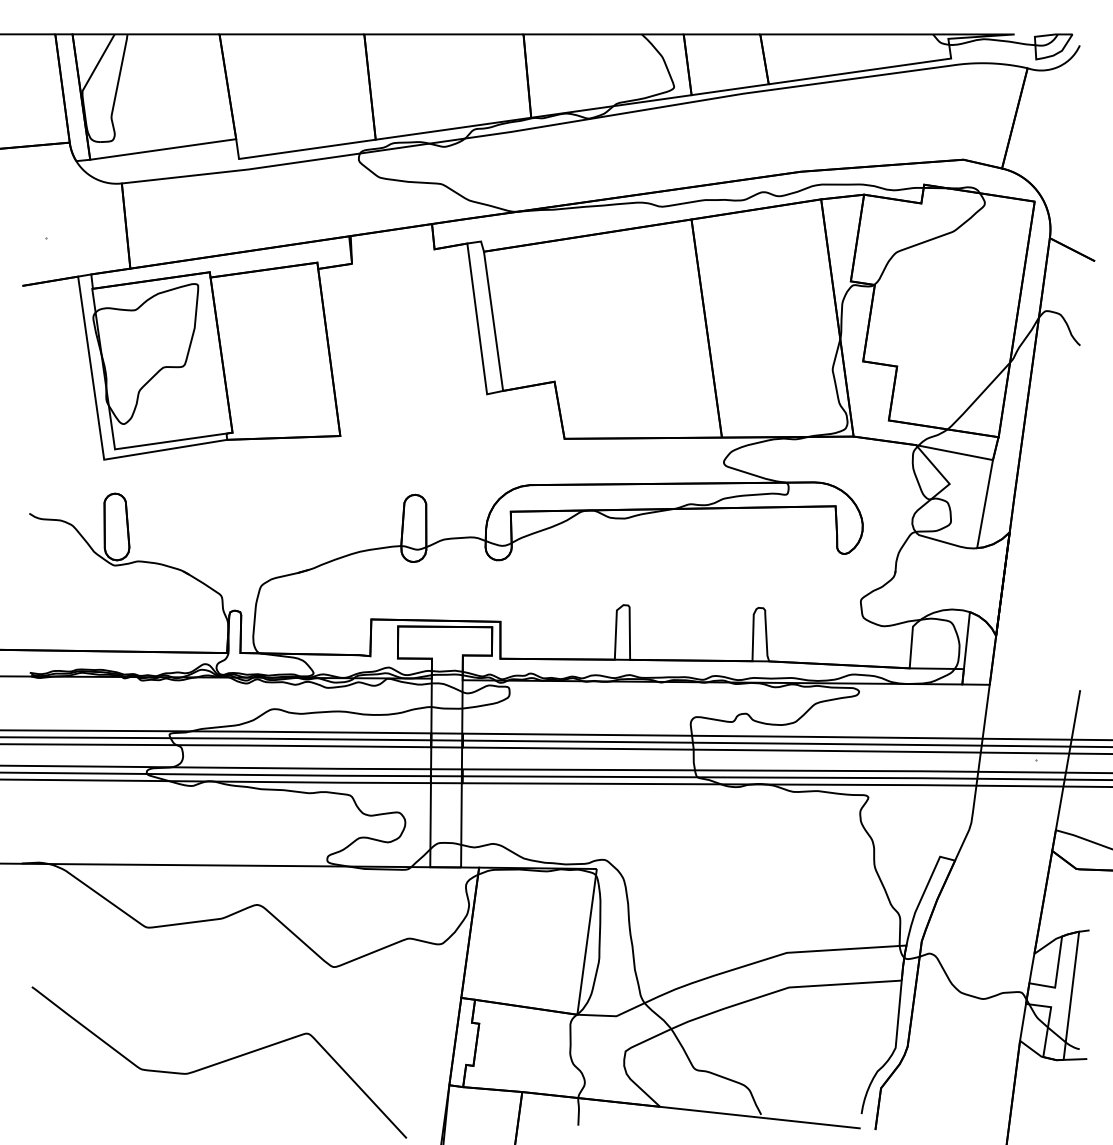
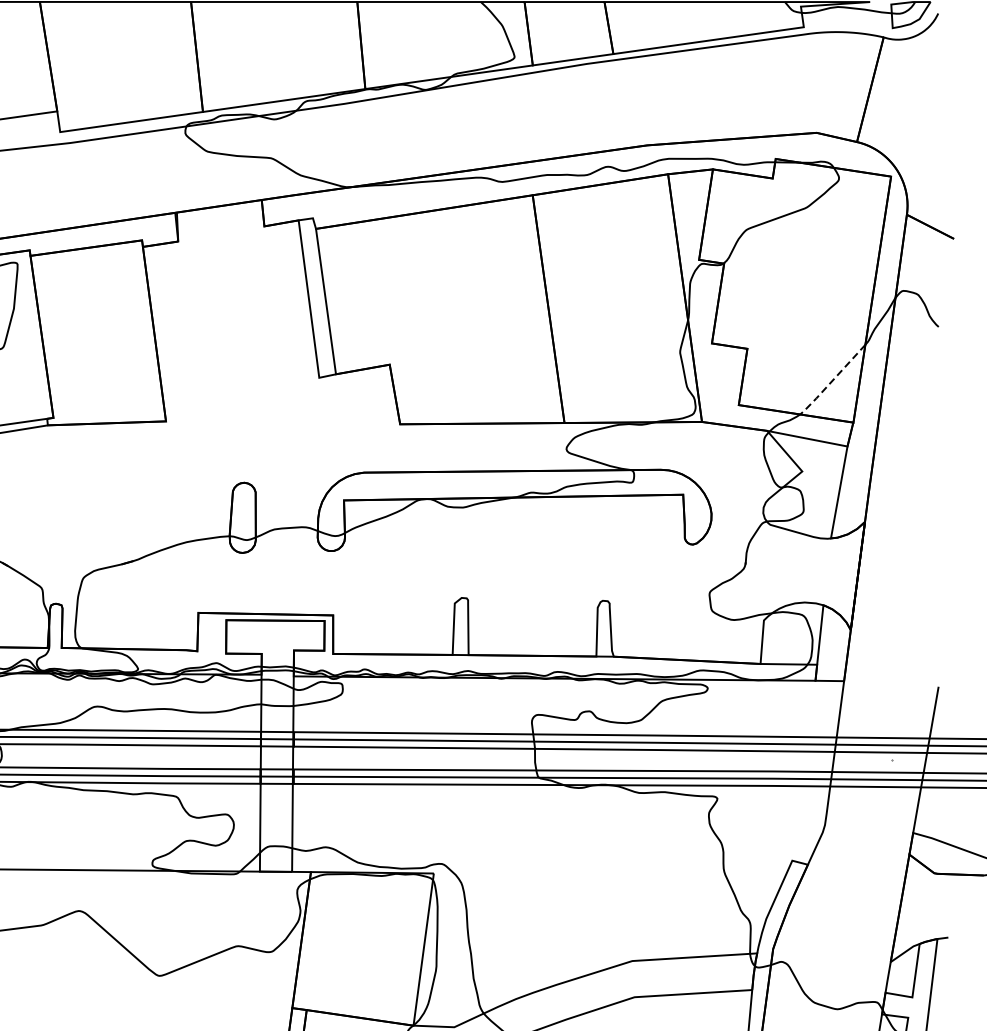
line: (977, 397) -> (831, 381), solid -> dashed

